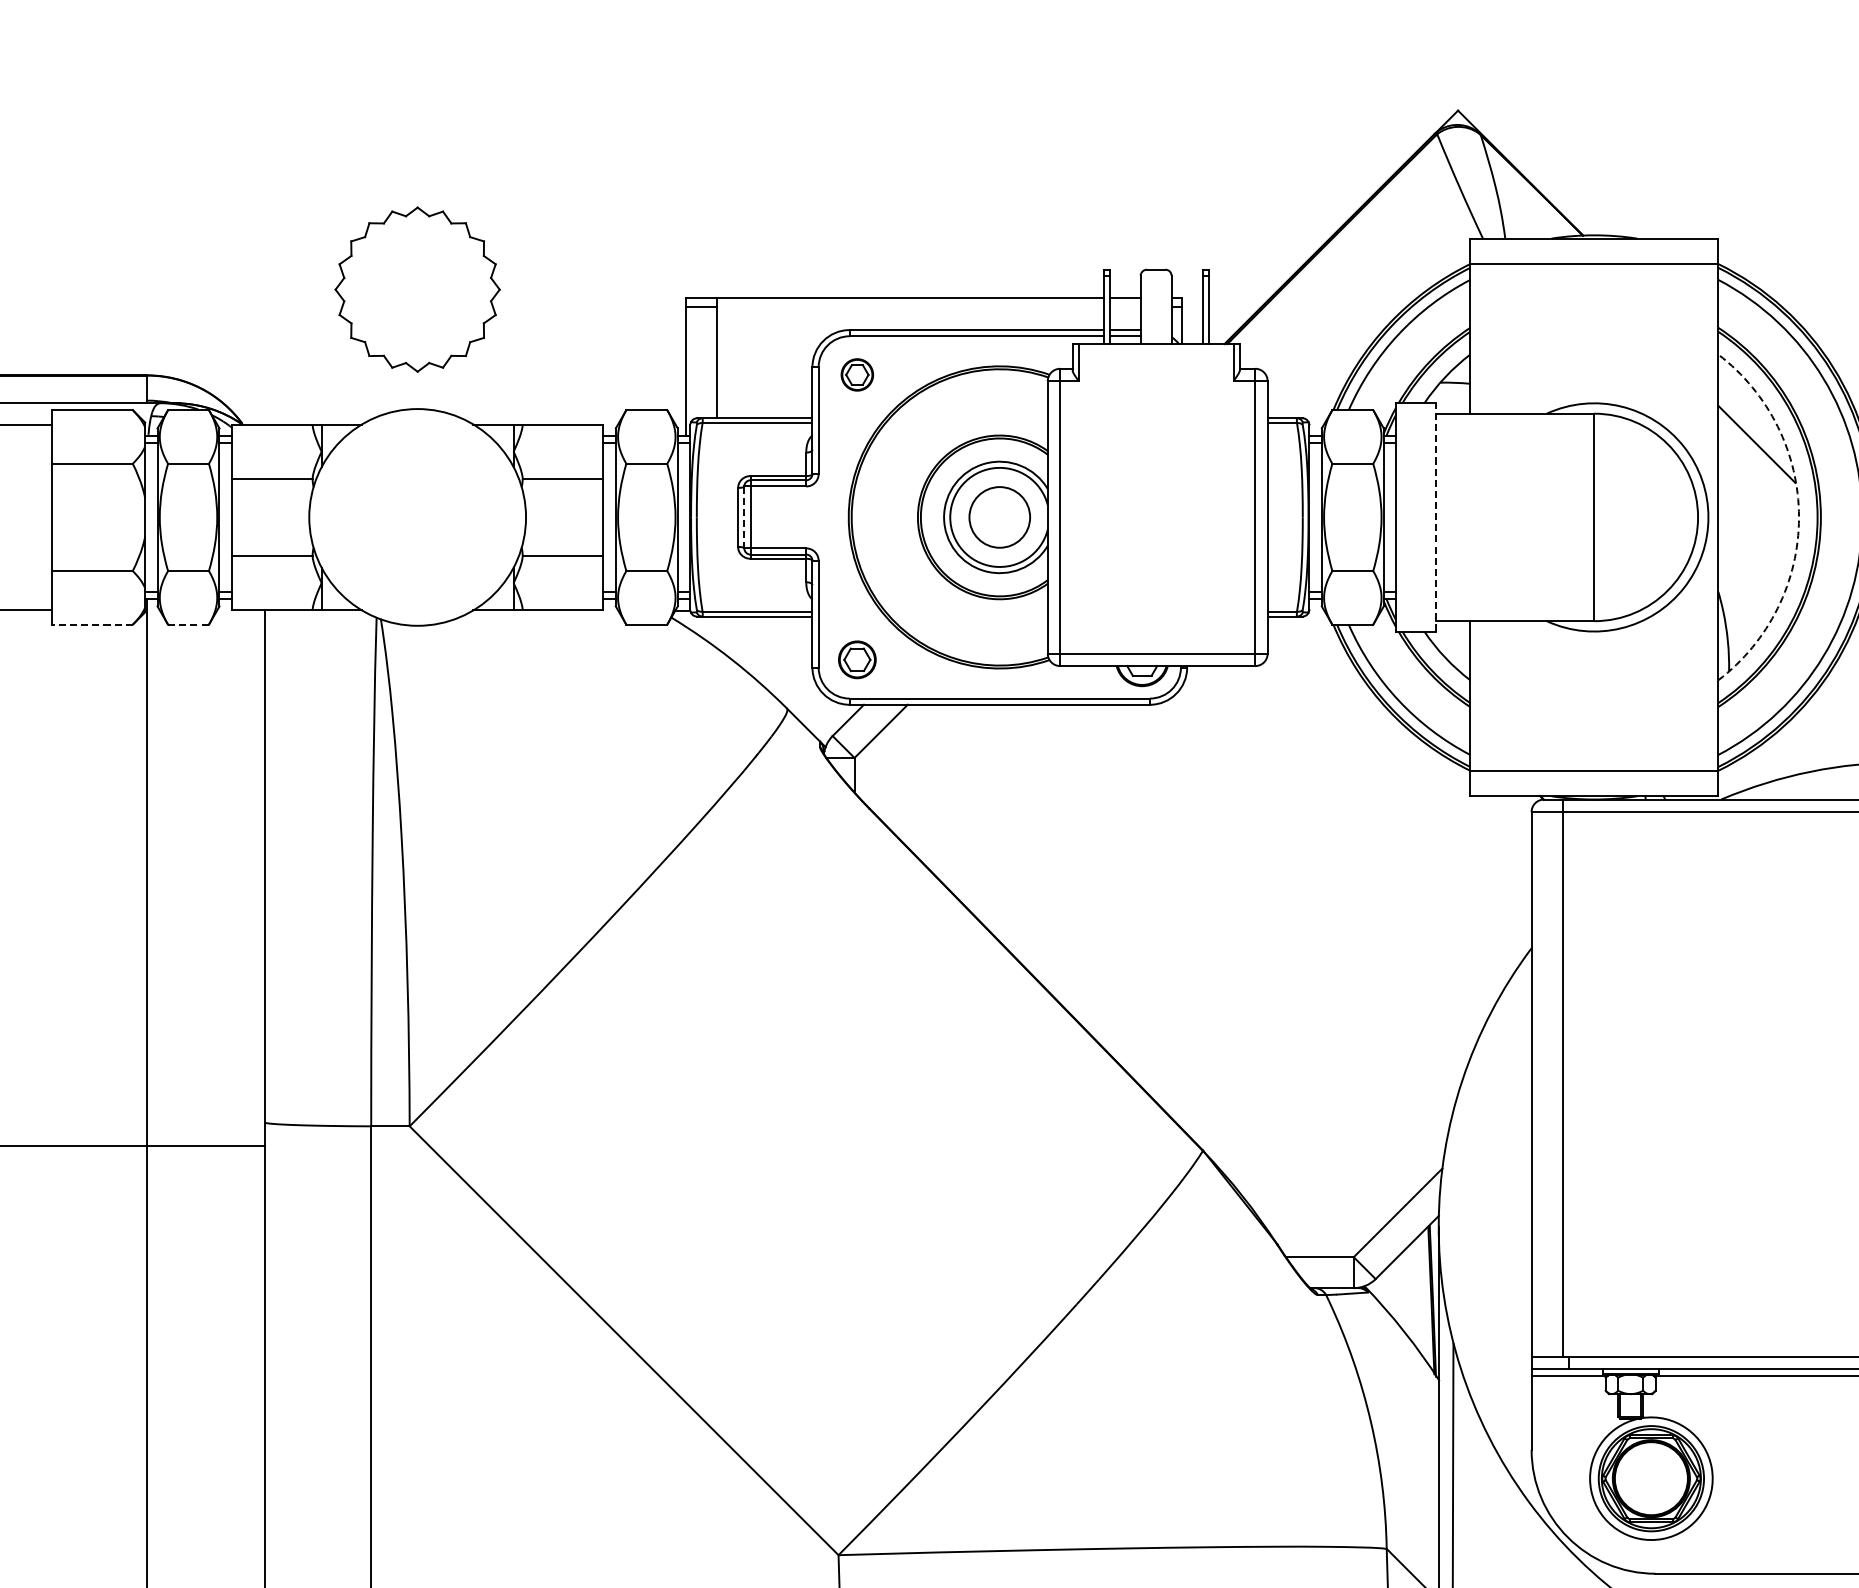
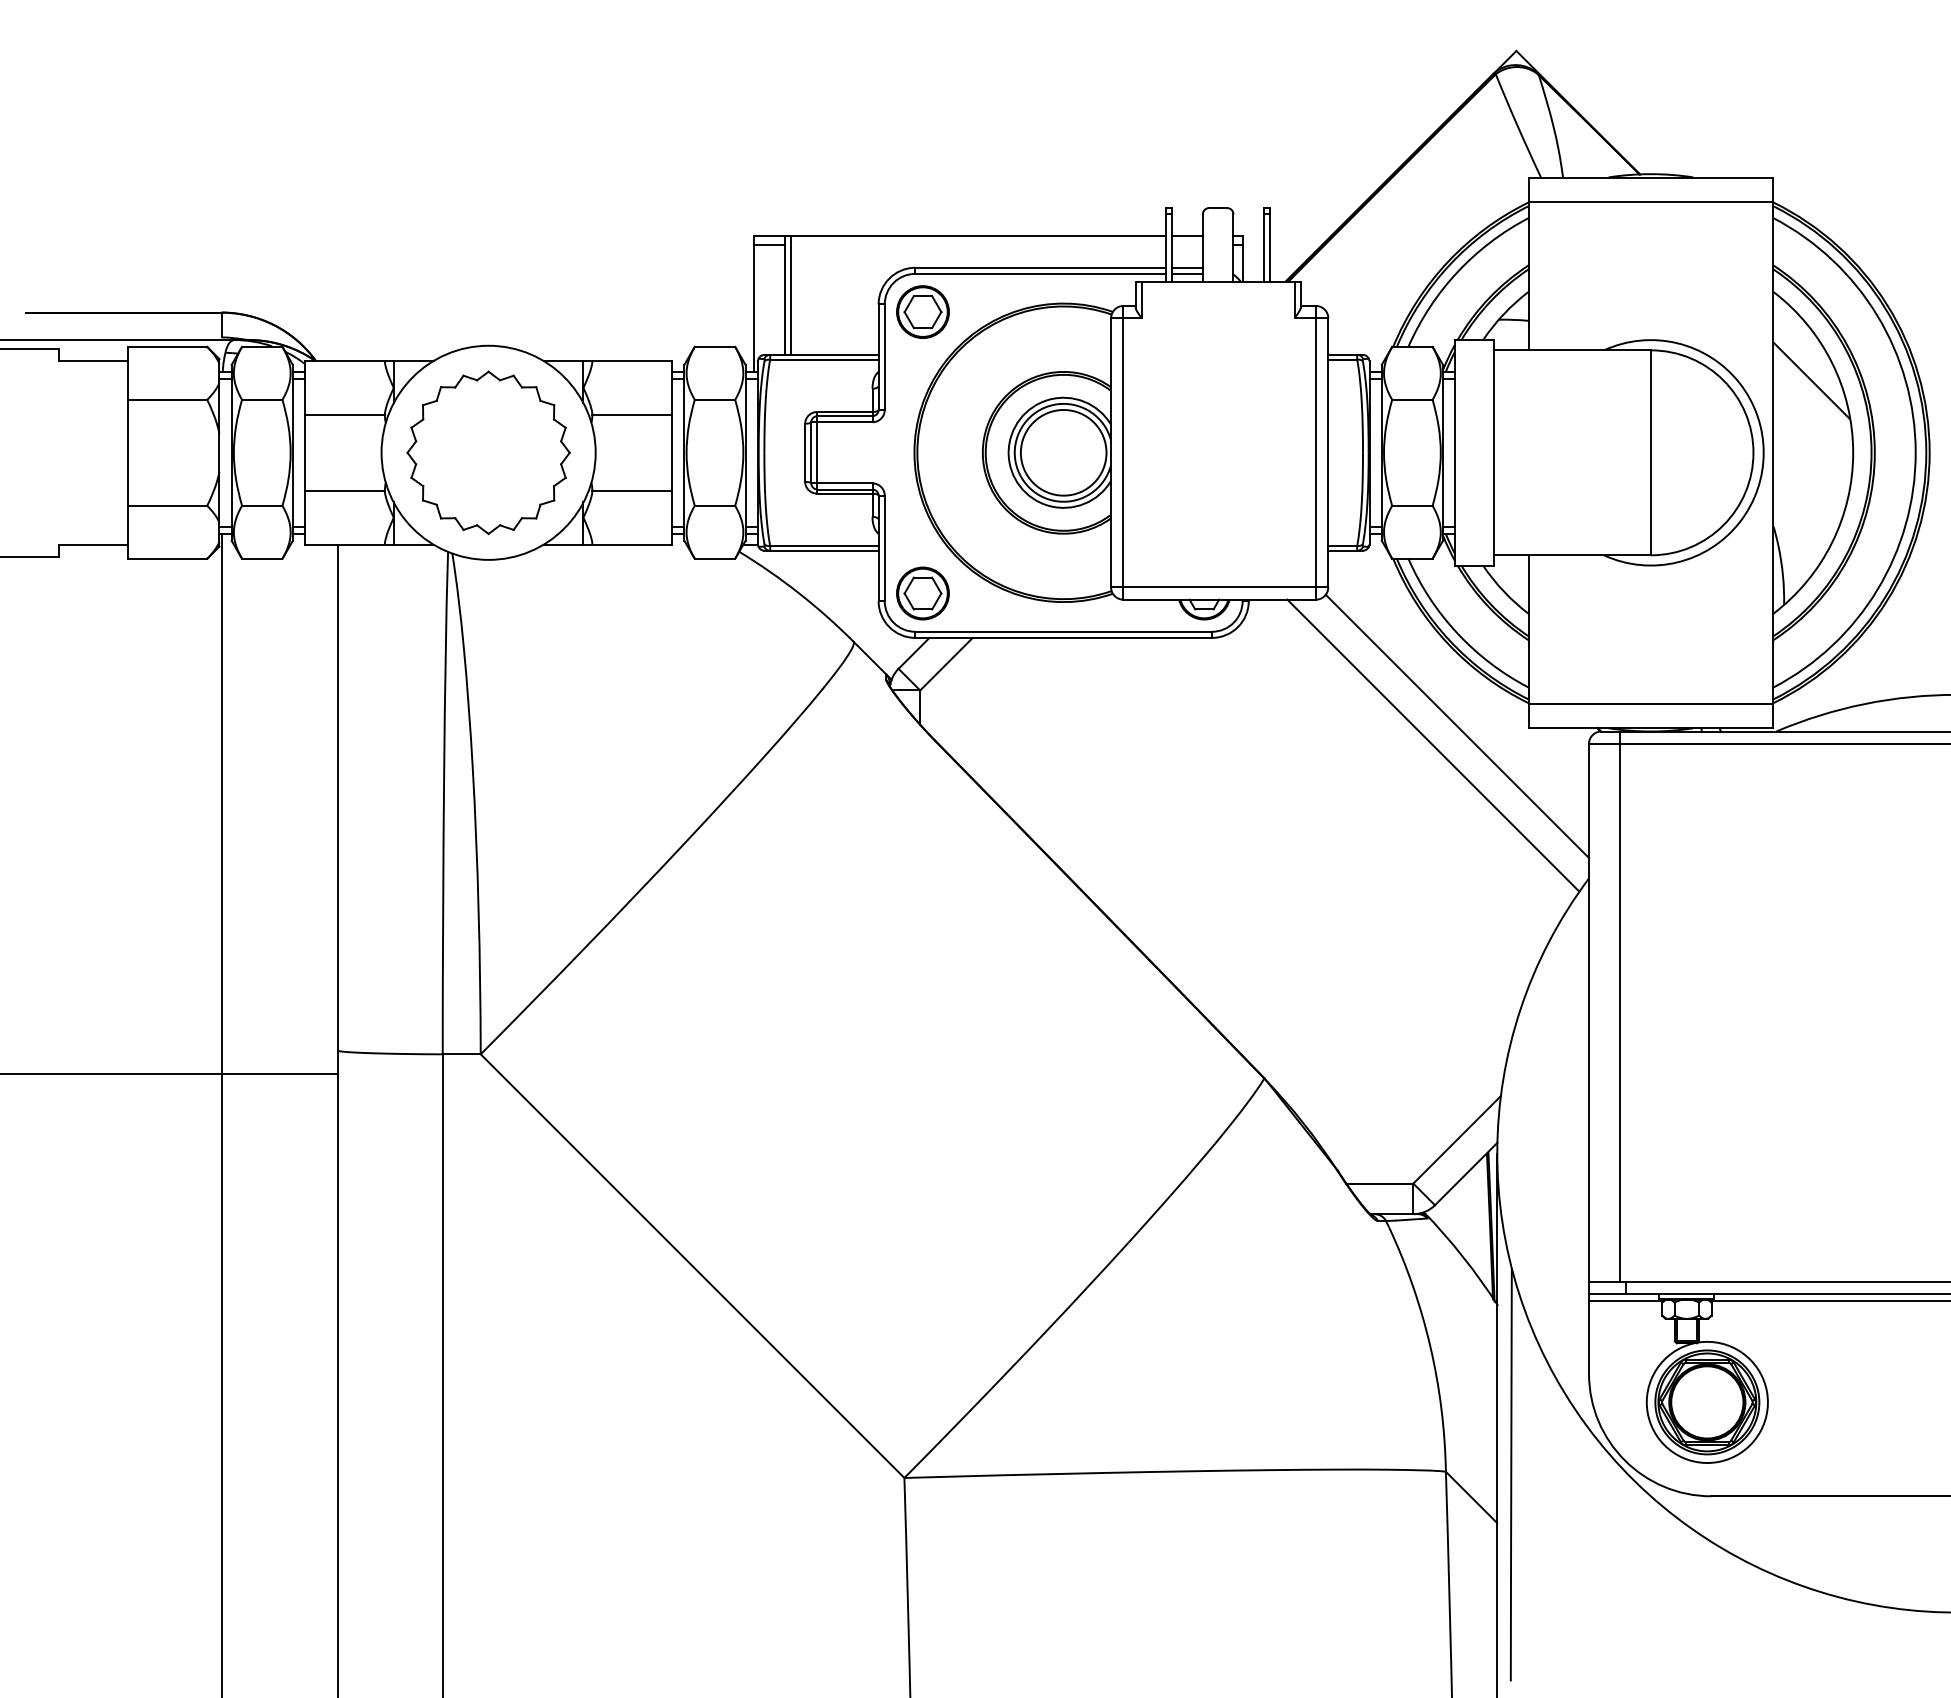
part: (417, 289) -> (488, 452), moved
line: (723, 358) -> (790, 295), added
part: (856, 374) -> (922, 311), size x1.67
line: (744, 517) -> (811, 452), dashed -> solid
circle: (999, 517) -> (1063, 452), size x1.43
line: (1435, 517) -> (1494, 452), dashed -> solid
arc: (1799, 517) -> (1853, 452), dashed -> solid
line: (92, 624) -> (167, 558), dashed -> solid
line: (188, 624) -> (262, 558), dashed -> solid
part: (856, 659) -> (922, 593), size x1.43
line: (1398, 794) -> (1457, 726), added
line: (1374, 813) -> (1433, 745), added

